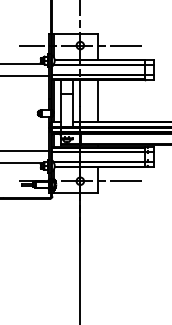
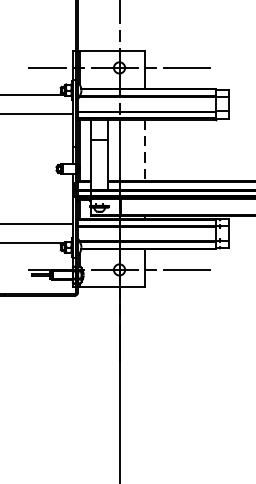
line: (97, 100) -> (145, 149), solid -> dashed

